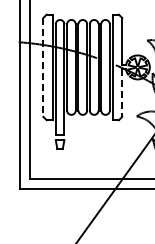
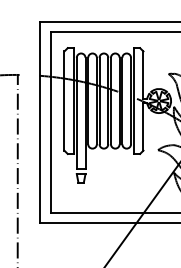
line: (43, 67) -> (64, 101), dashed -> solid
line: (122, 92) -> (143, 126), dashed -> solid

